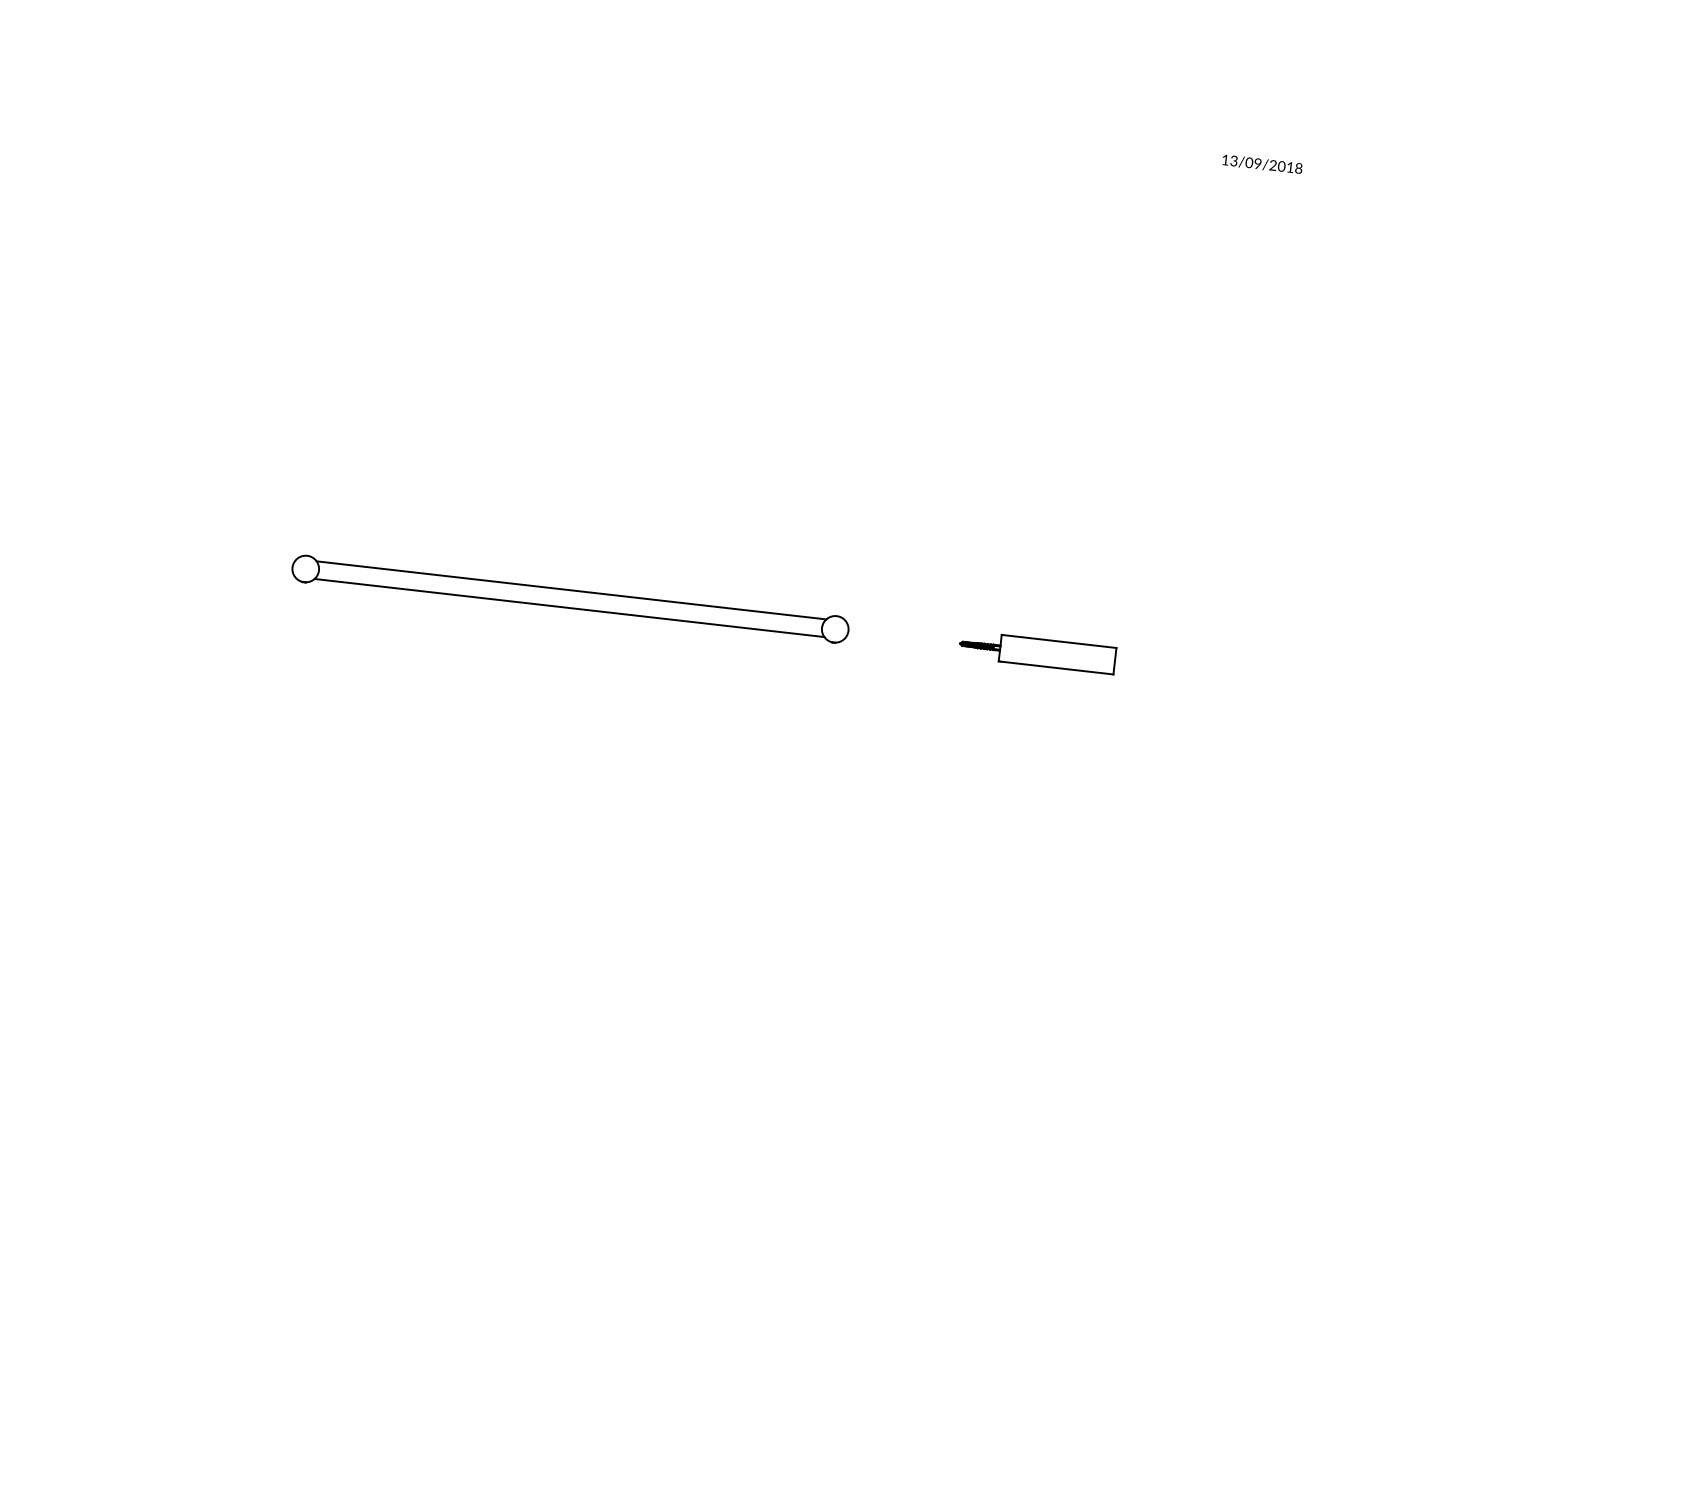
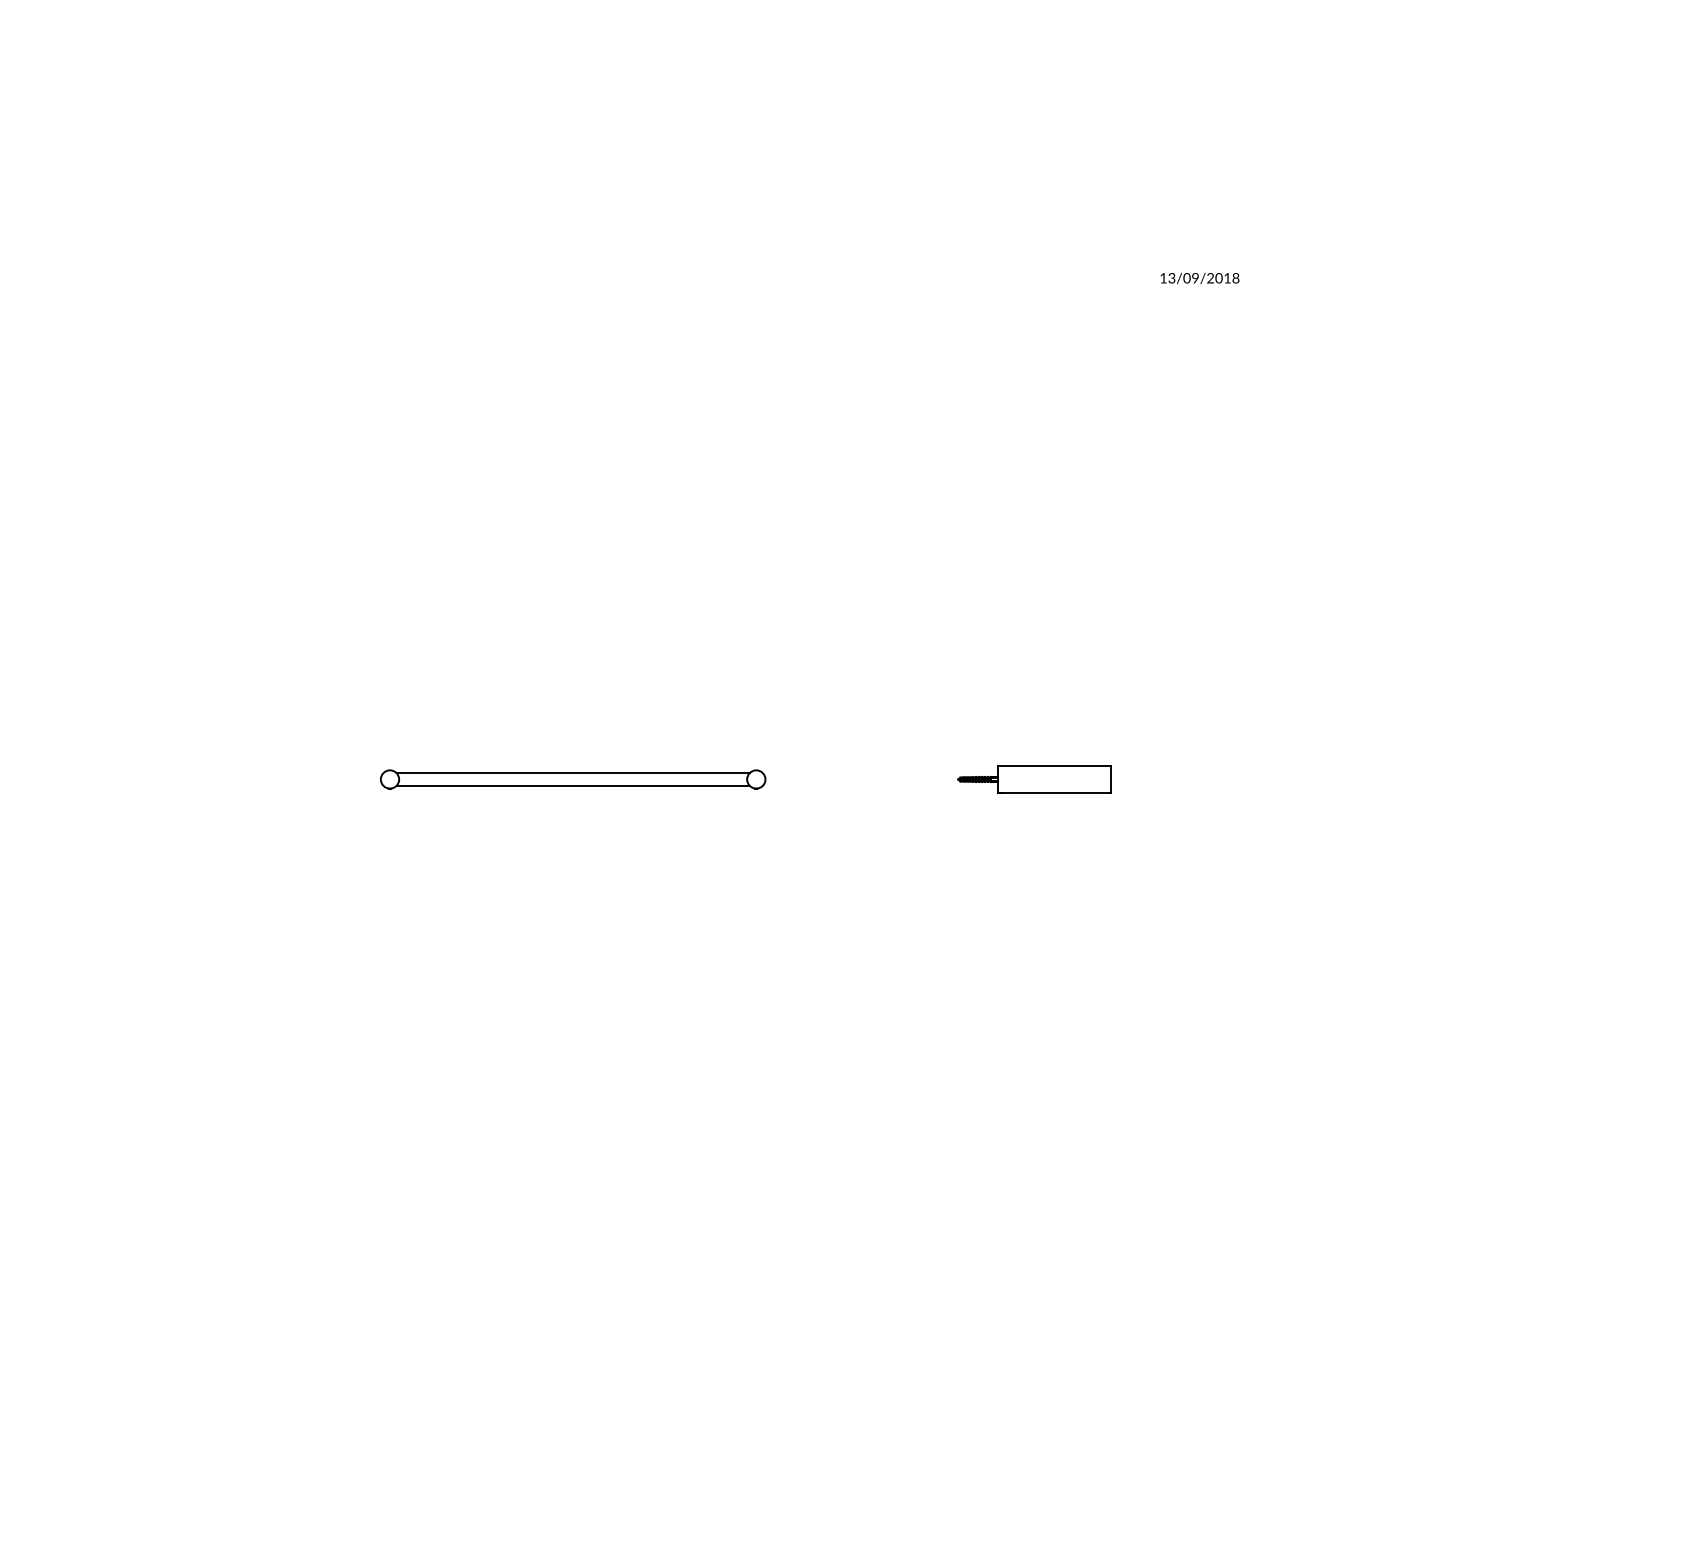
part: (569, 599) -> (572, 779), size x0.7

